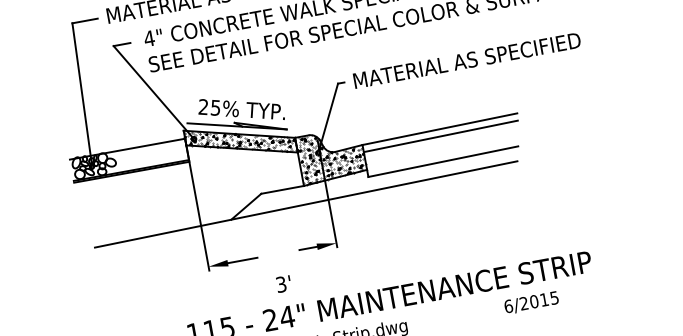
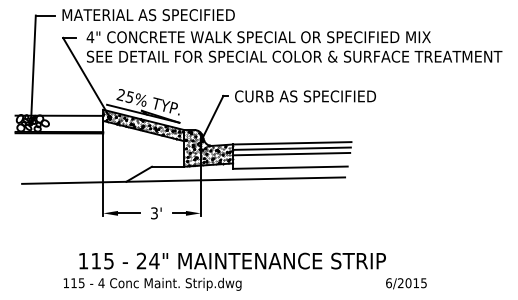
text: (466, 60) -> (321, 96), MATERIAL AS SPECIFIED -> CURB AS SPECIFIED
line: (441, 142) -> (291, 153), added
text: (284, 284) -> (156, 213), moved
text: (531, 302) -> (406, 283), moved

